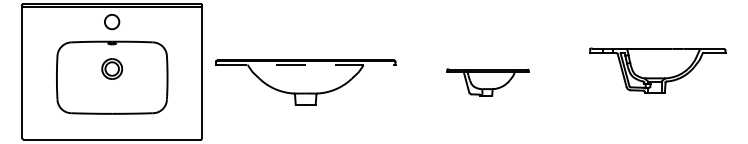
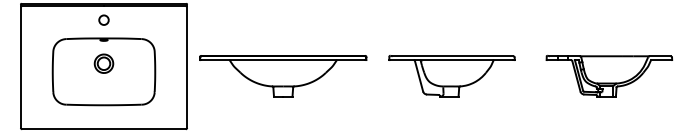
circle: (112, 21) -> (104, 19), size x0.71
line: (306, 65) -> (283, 60), dashed -> solid
part: (657, 70) -> (609, 76), moved
part: (487, 82) -> (451, 76), size x1.67

